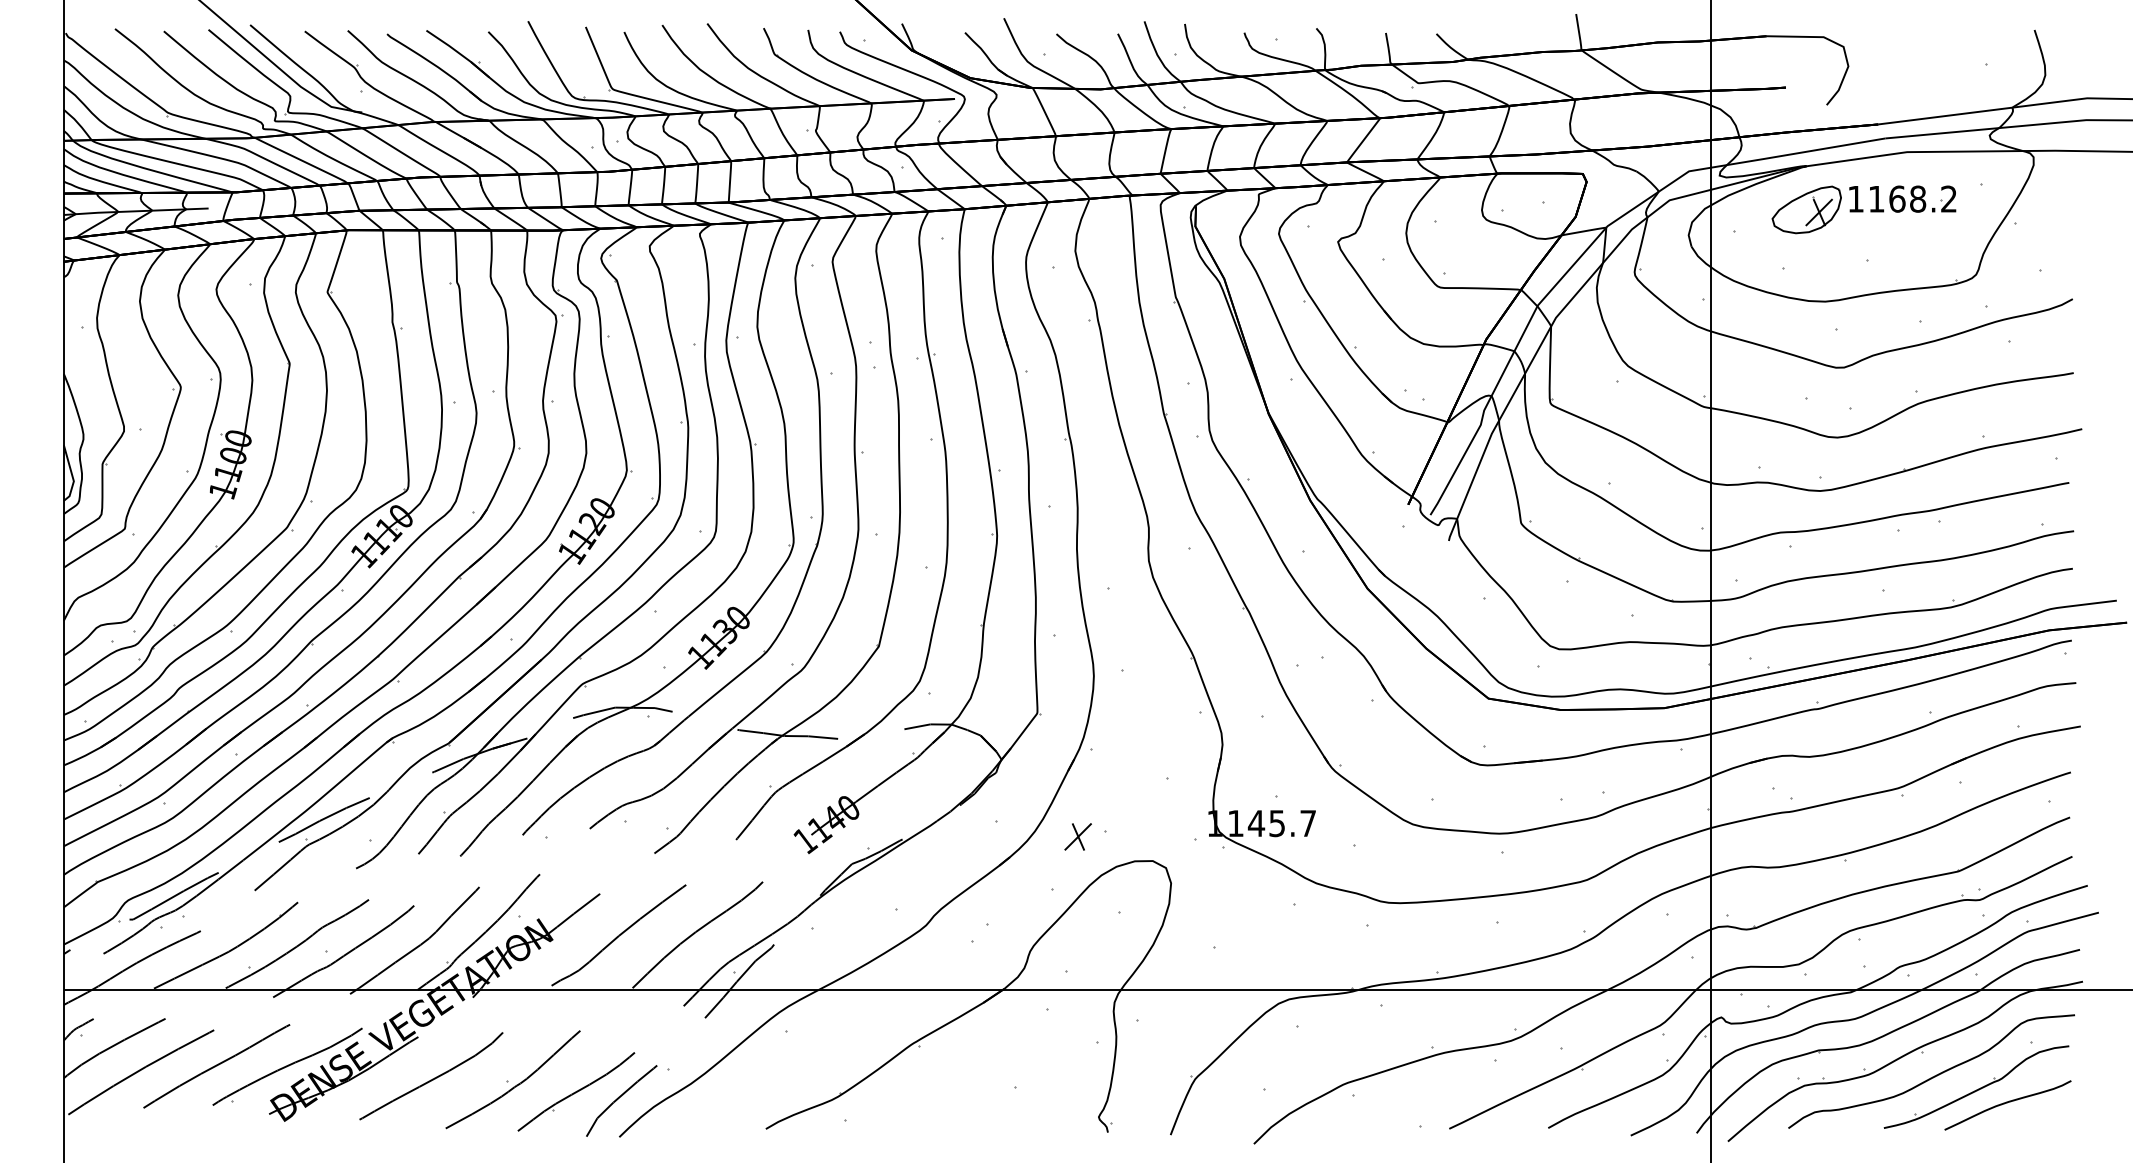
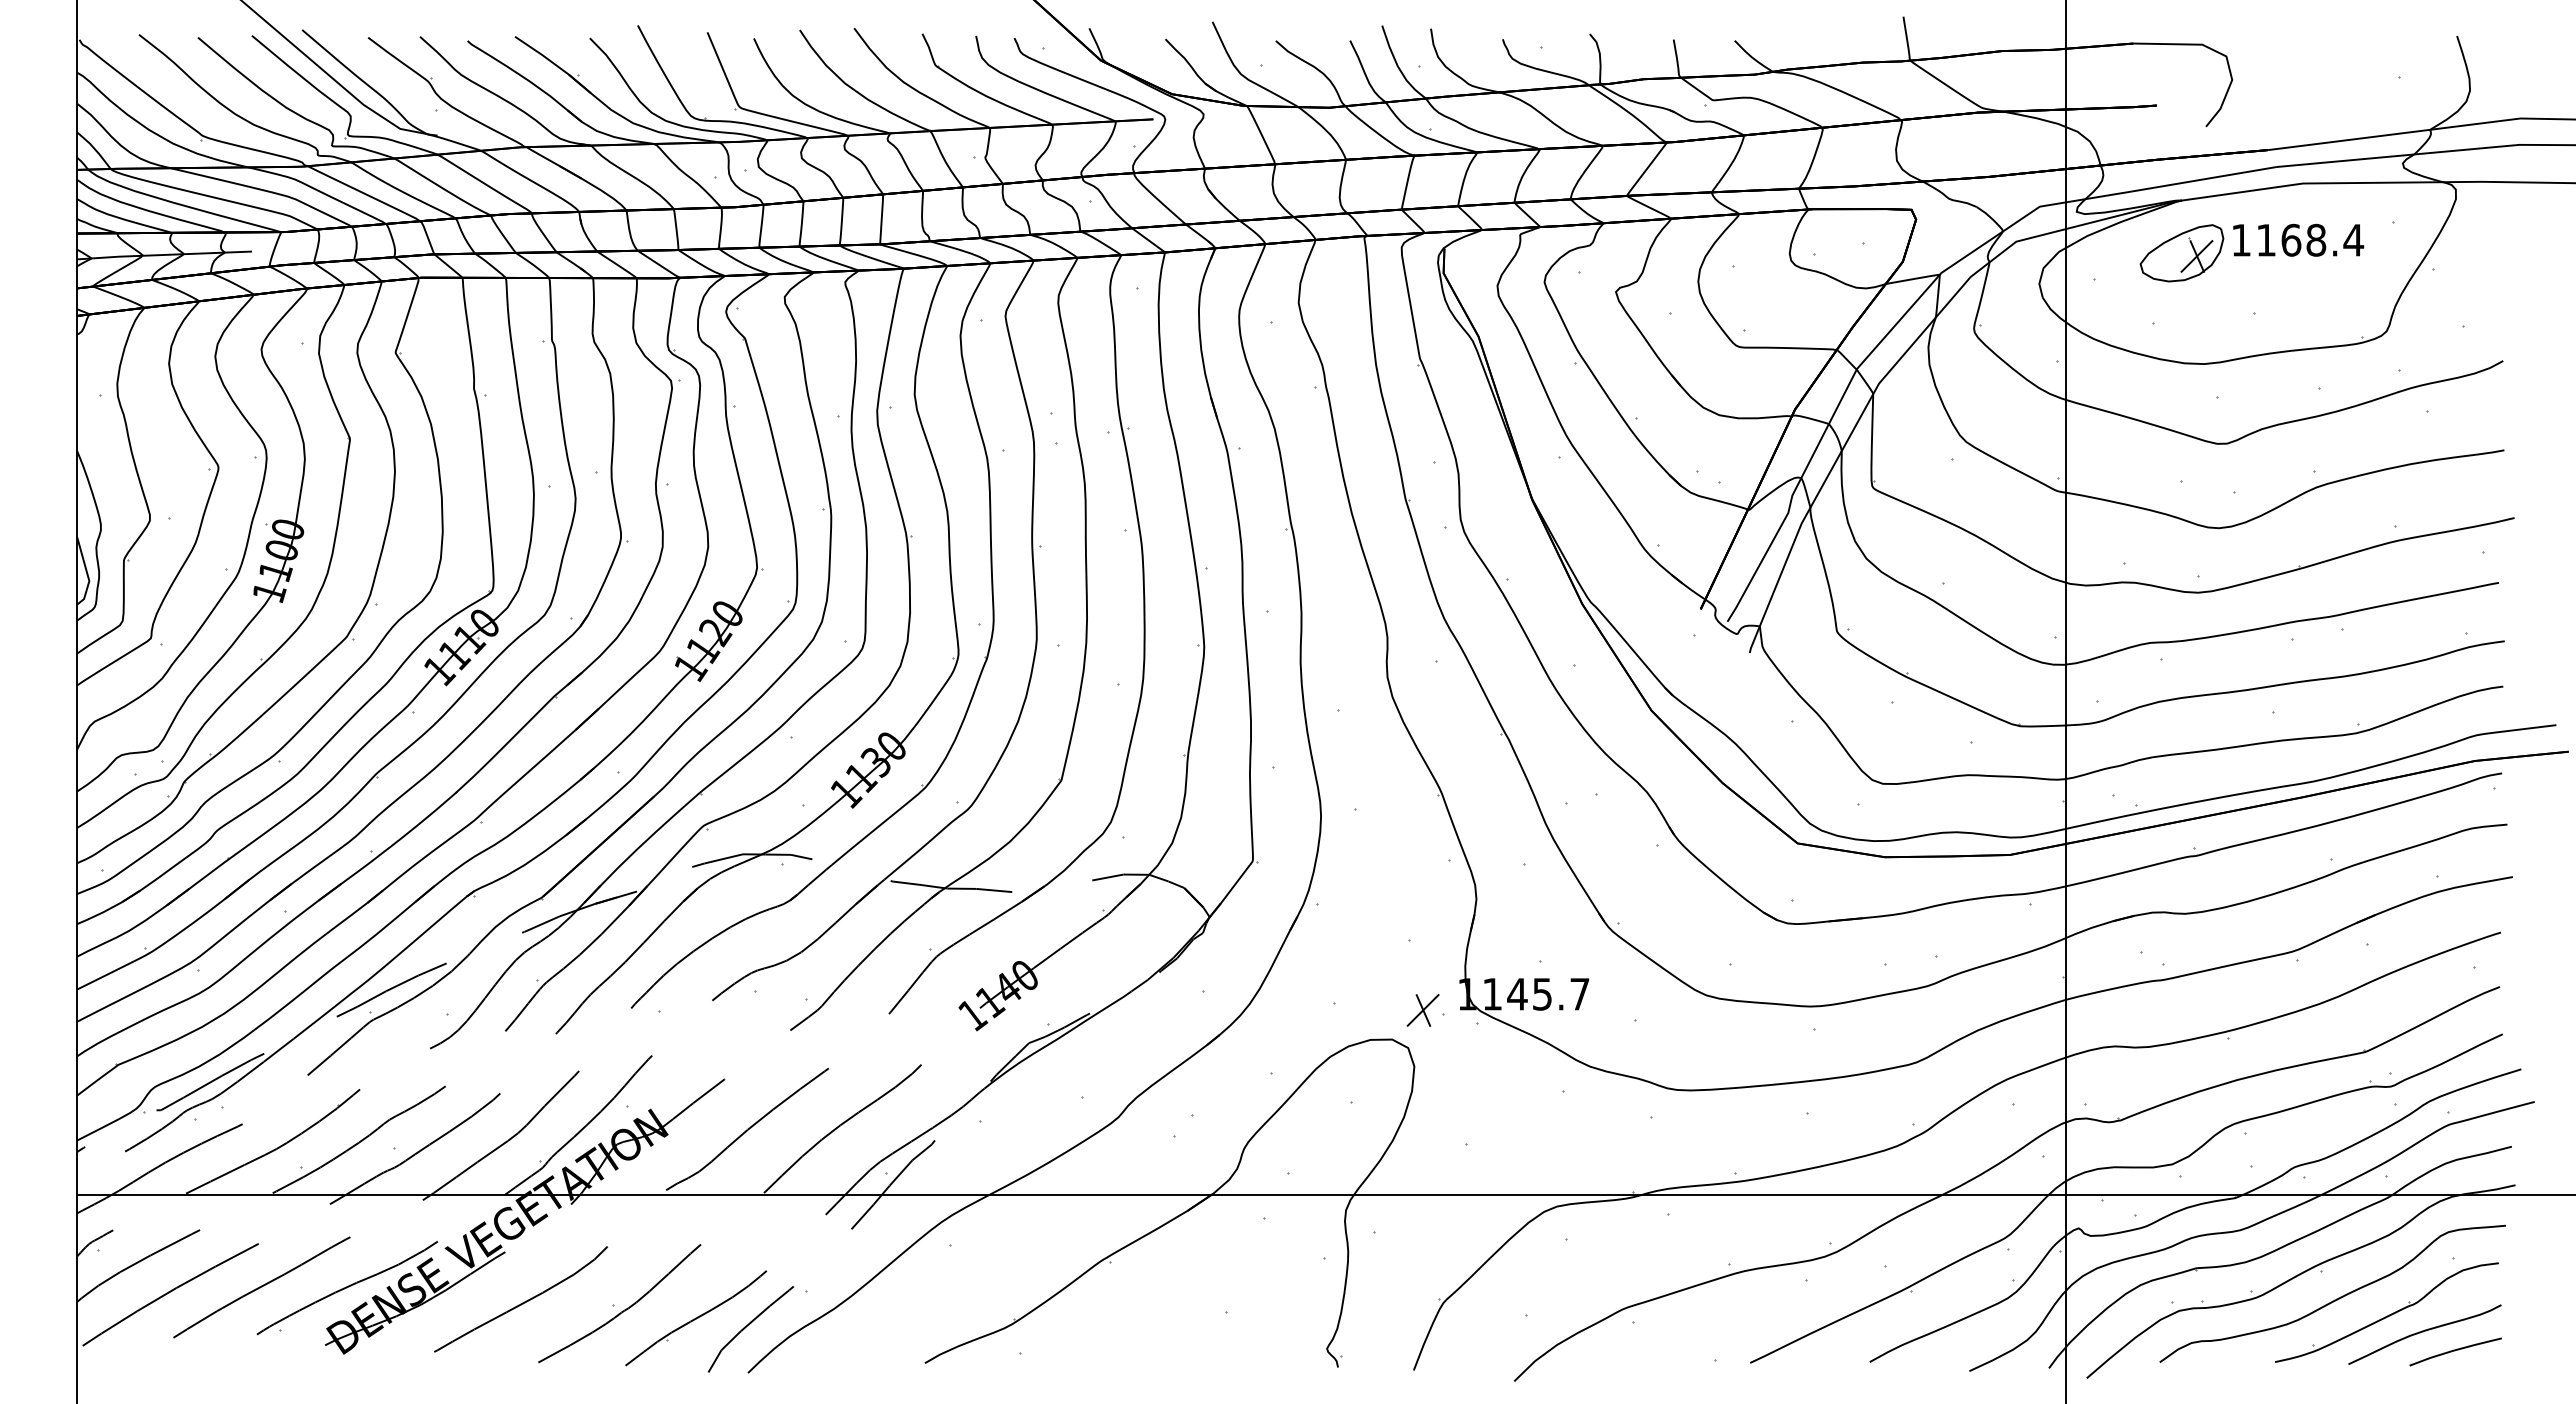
text: (1948, 198) -> (2353, 239), 1168.2 -> 1168.4
part: (1077, 836) -> (1422, 1010), moved
curve: (2033, 1119) -> (2455, 1351), added

